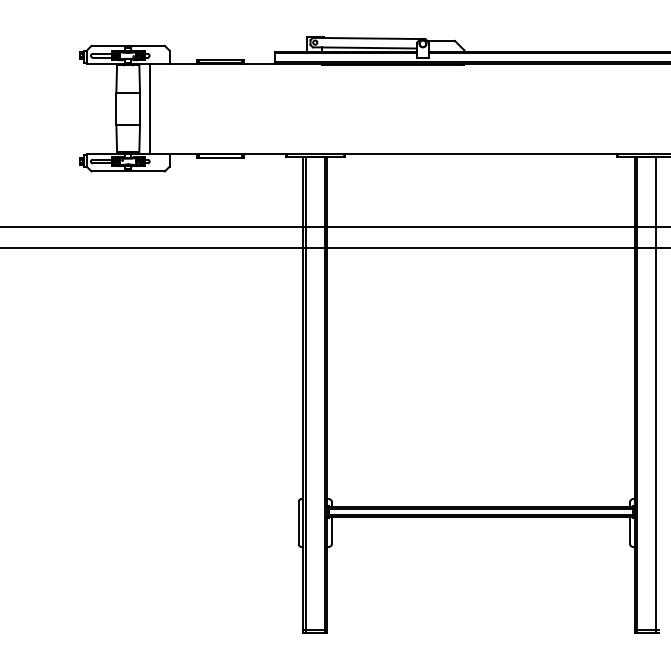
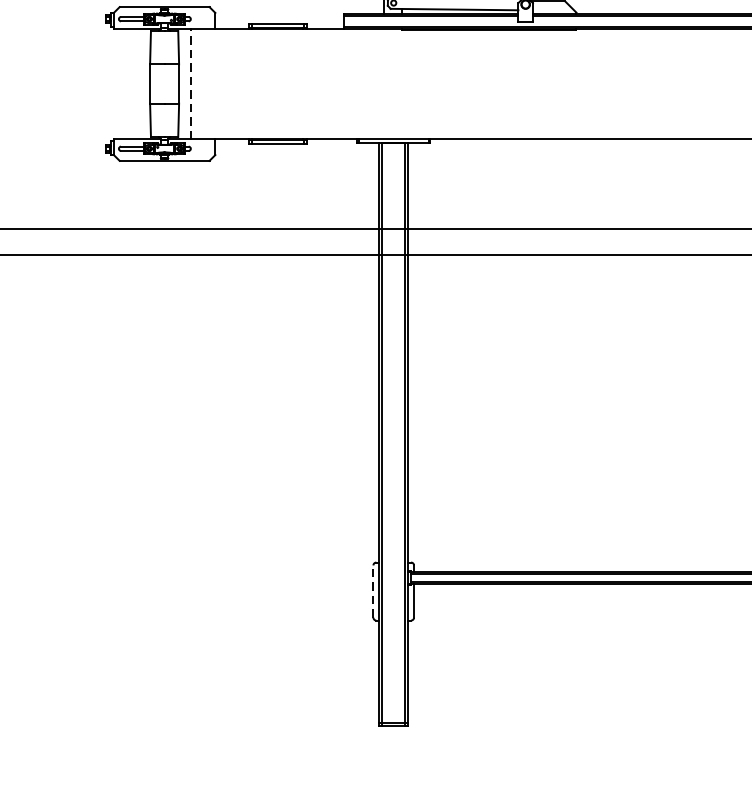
line: (149, 108) -> (190, 83), solid -> dashed
line: (298, 522) -> (373, 590), solid -> dashed

